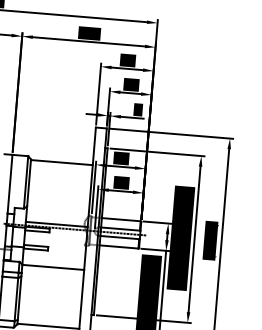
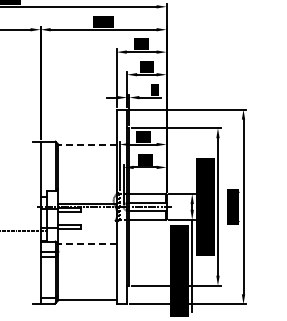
line: (61, 163) -> (87, 145), solid -> dashed
line: (53, 267) -> (87, 244), solid -> dashed

